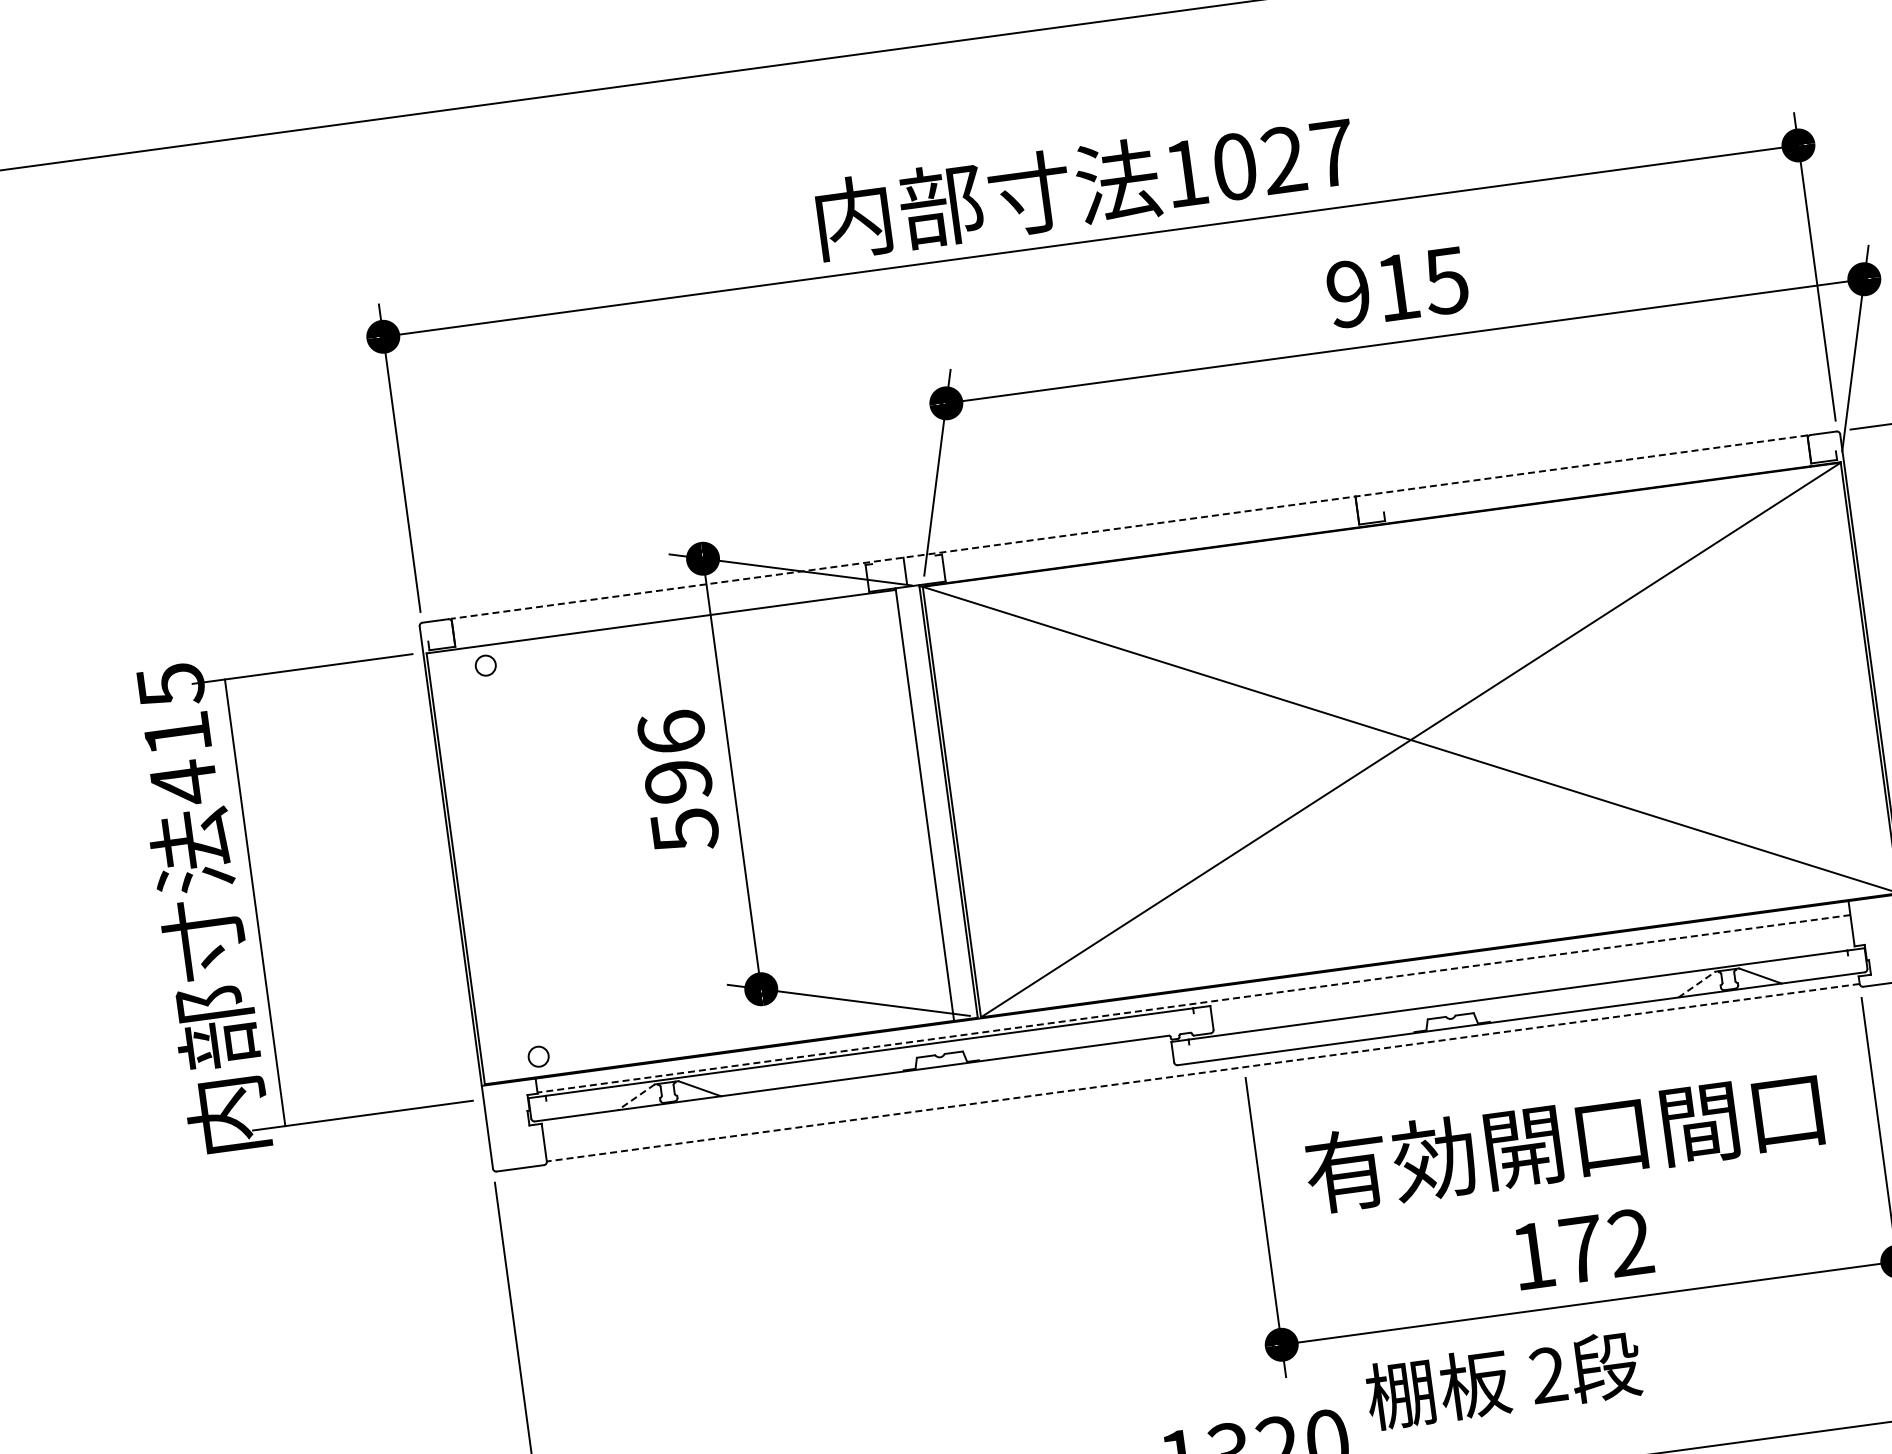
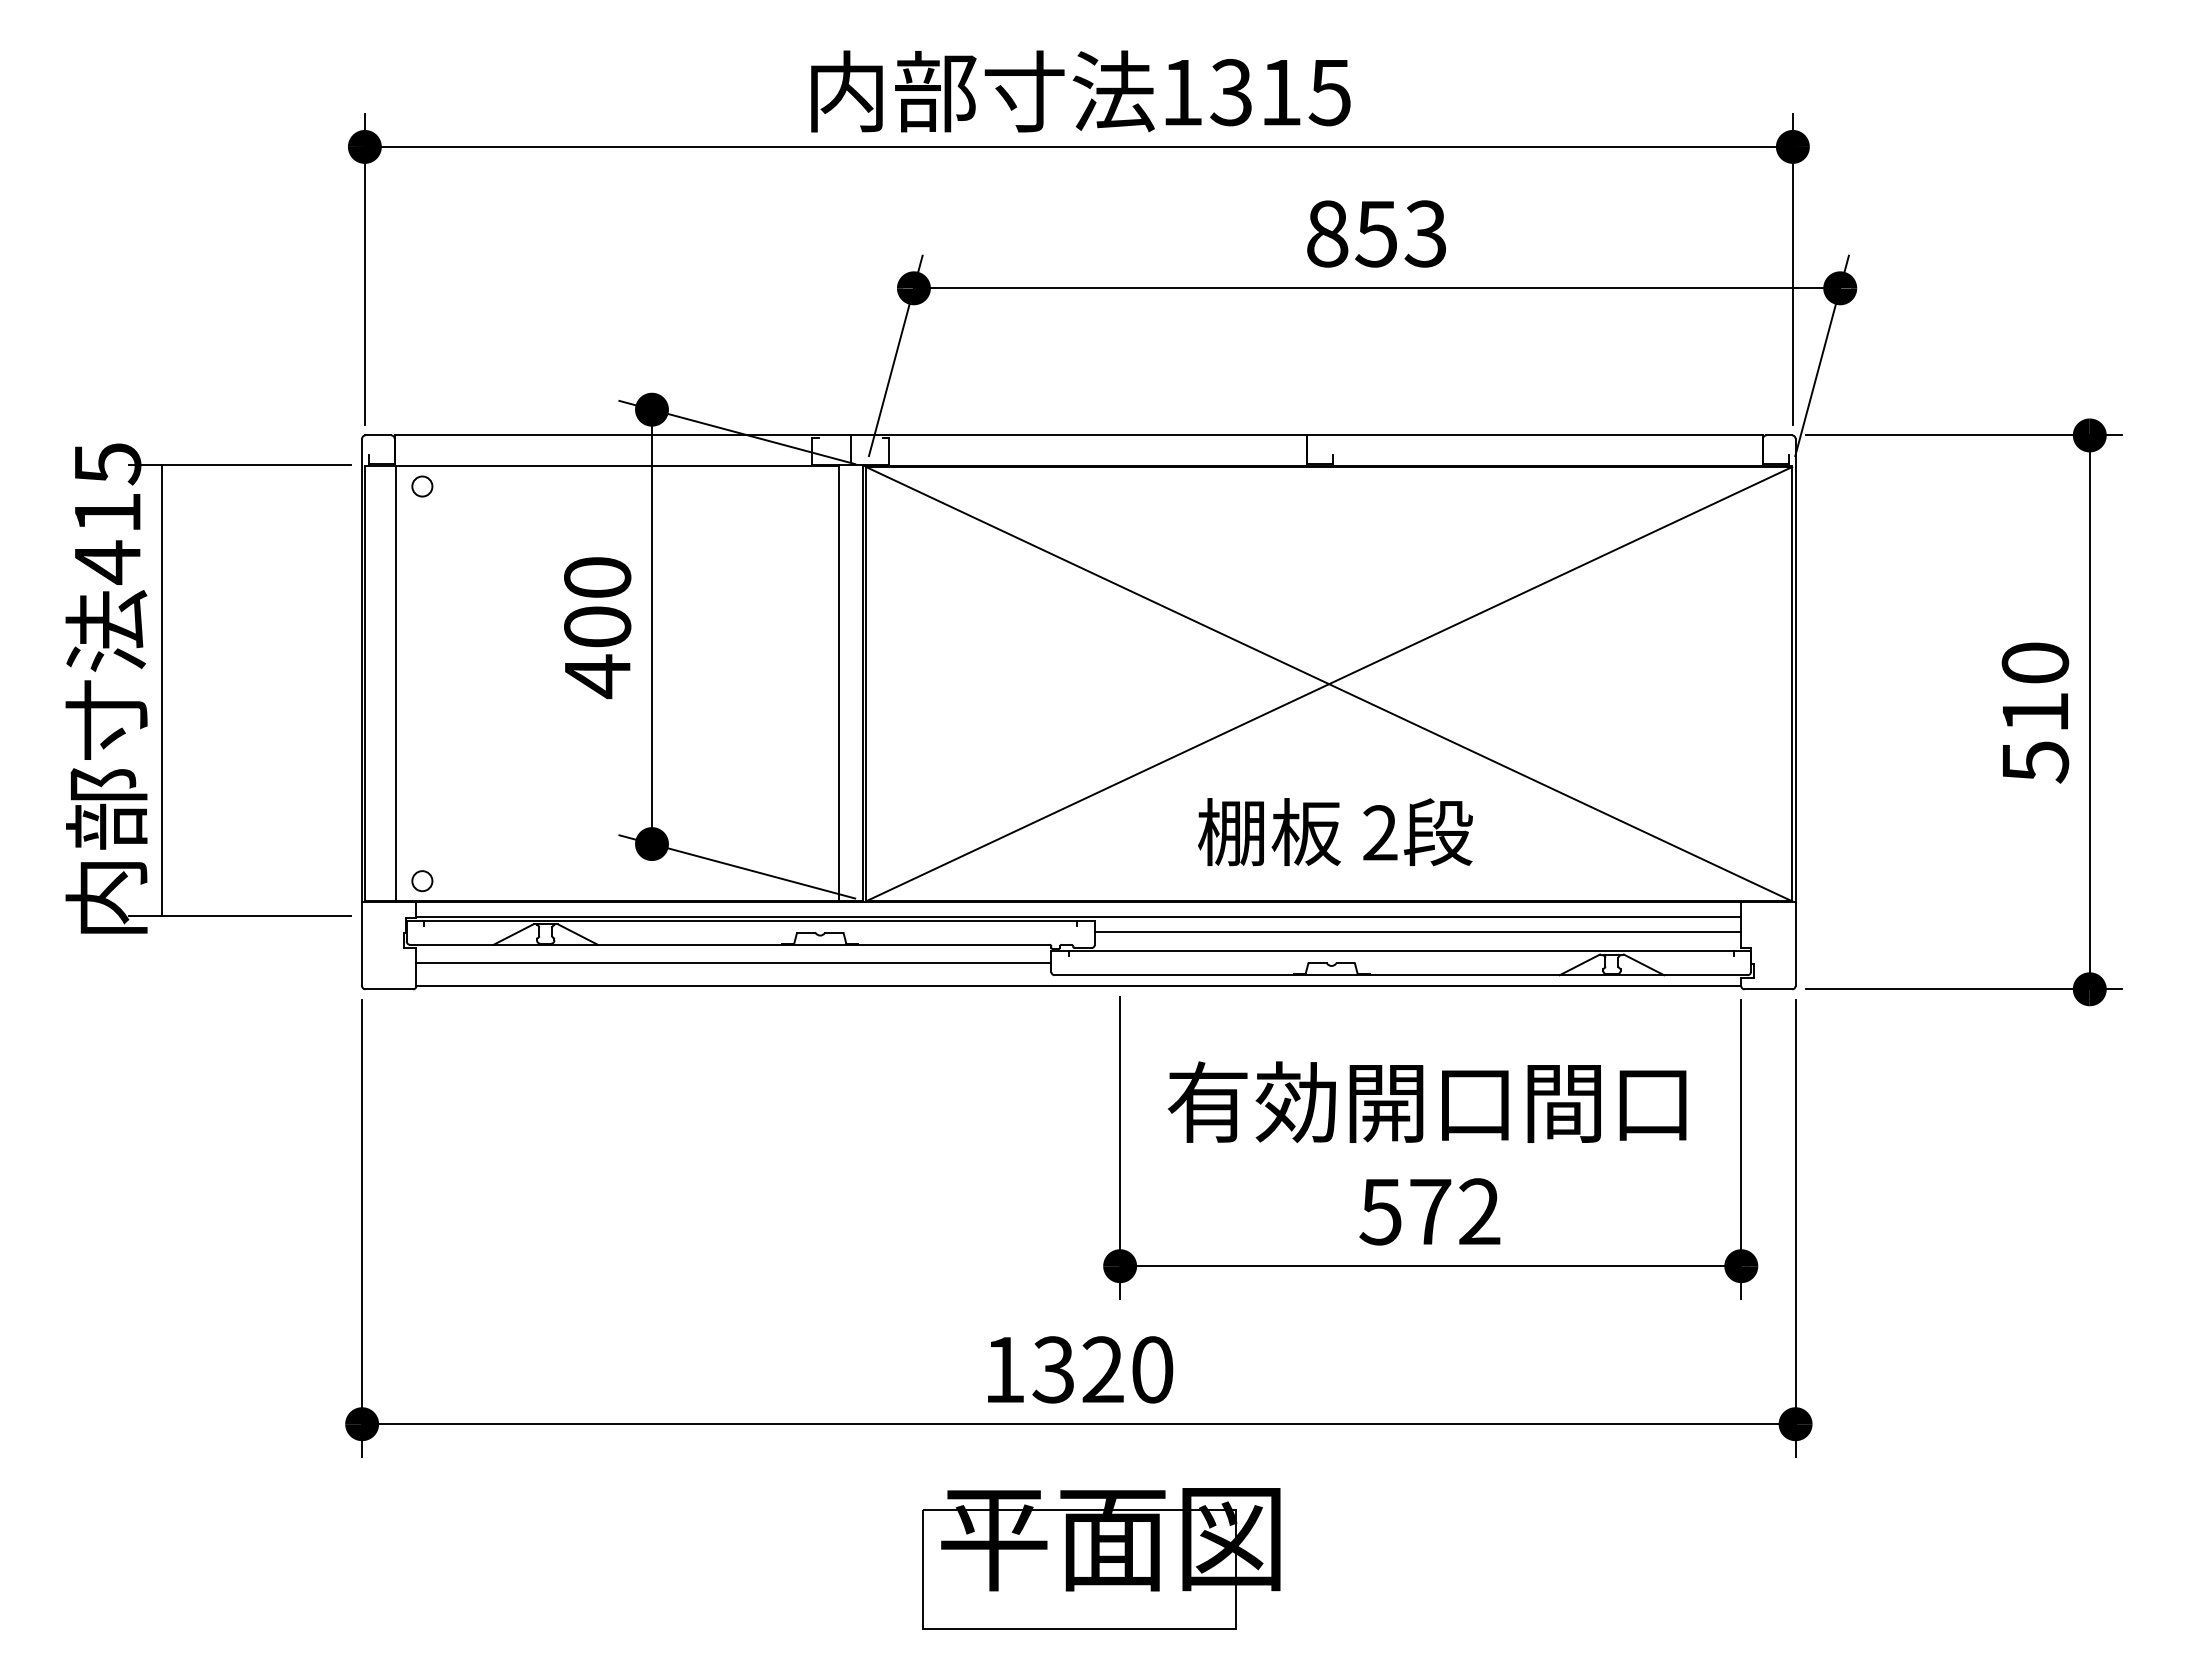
text: (1283, 160) -> (1280, 92), 1027 -> 1315
text: (1397, 287) -> (1376, 233), 915 -> 853
line: (1129, 527) -> (1078, 435), dashed -> solid
text: (678, 781) -> (597, 627), 596 -> 400
line: (486, 864) -> (396, 683), added
line: (1531, 974) -> (1417, 932), added
line: (1696, 984) -> (1579, 964), dashed -> solid
line: (1193, 1003) -> (1078, 916), dashed -> solid
line: (1202, 1073) -> (1078, 986), dashed -> solid
line: (857, 1095) -> (733, 962), added
line: (636, 1097) -> (513, 934), dashed -> solid
text: (1532, 1256) -> (1380, 1212), 172 -> 572
text: (1503, 1380) -> (1335, 832), moved

